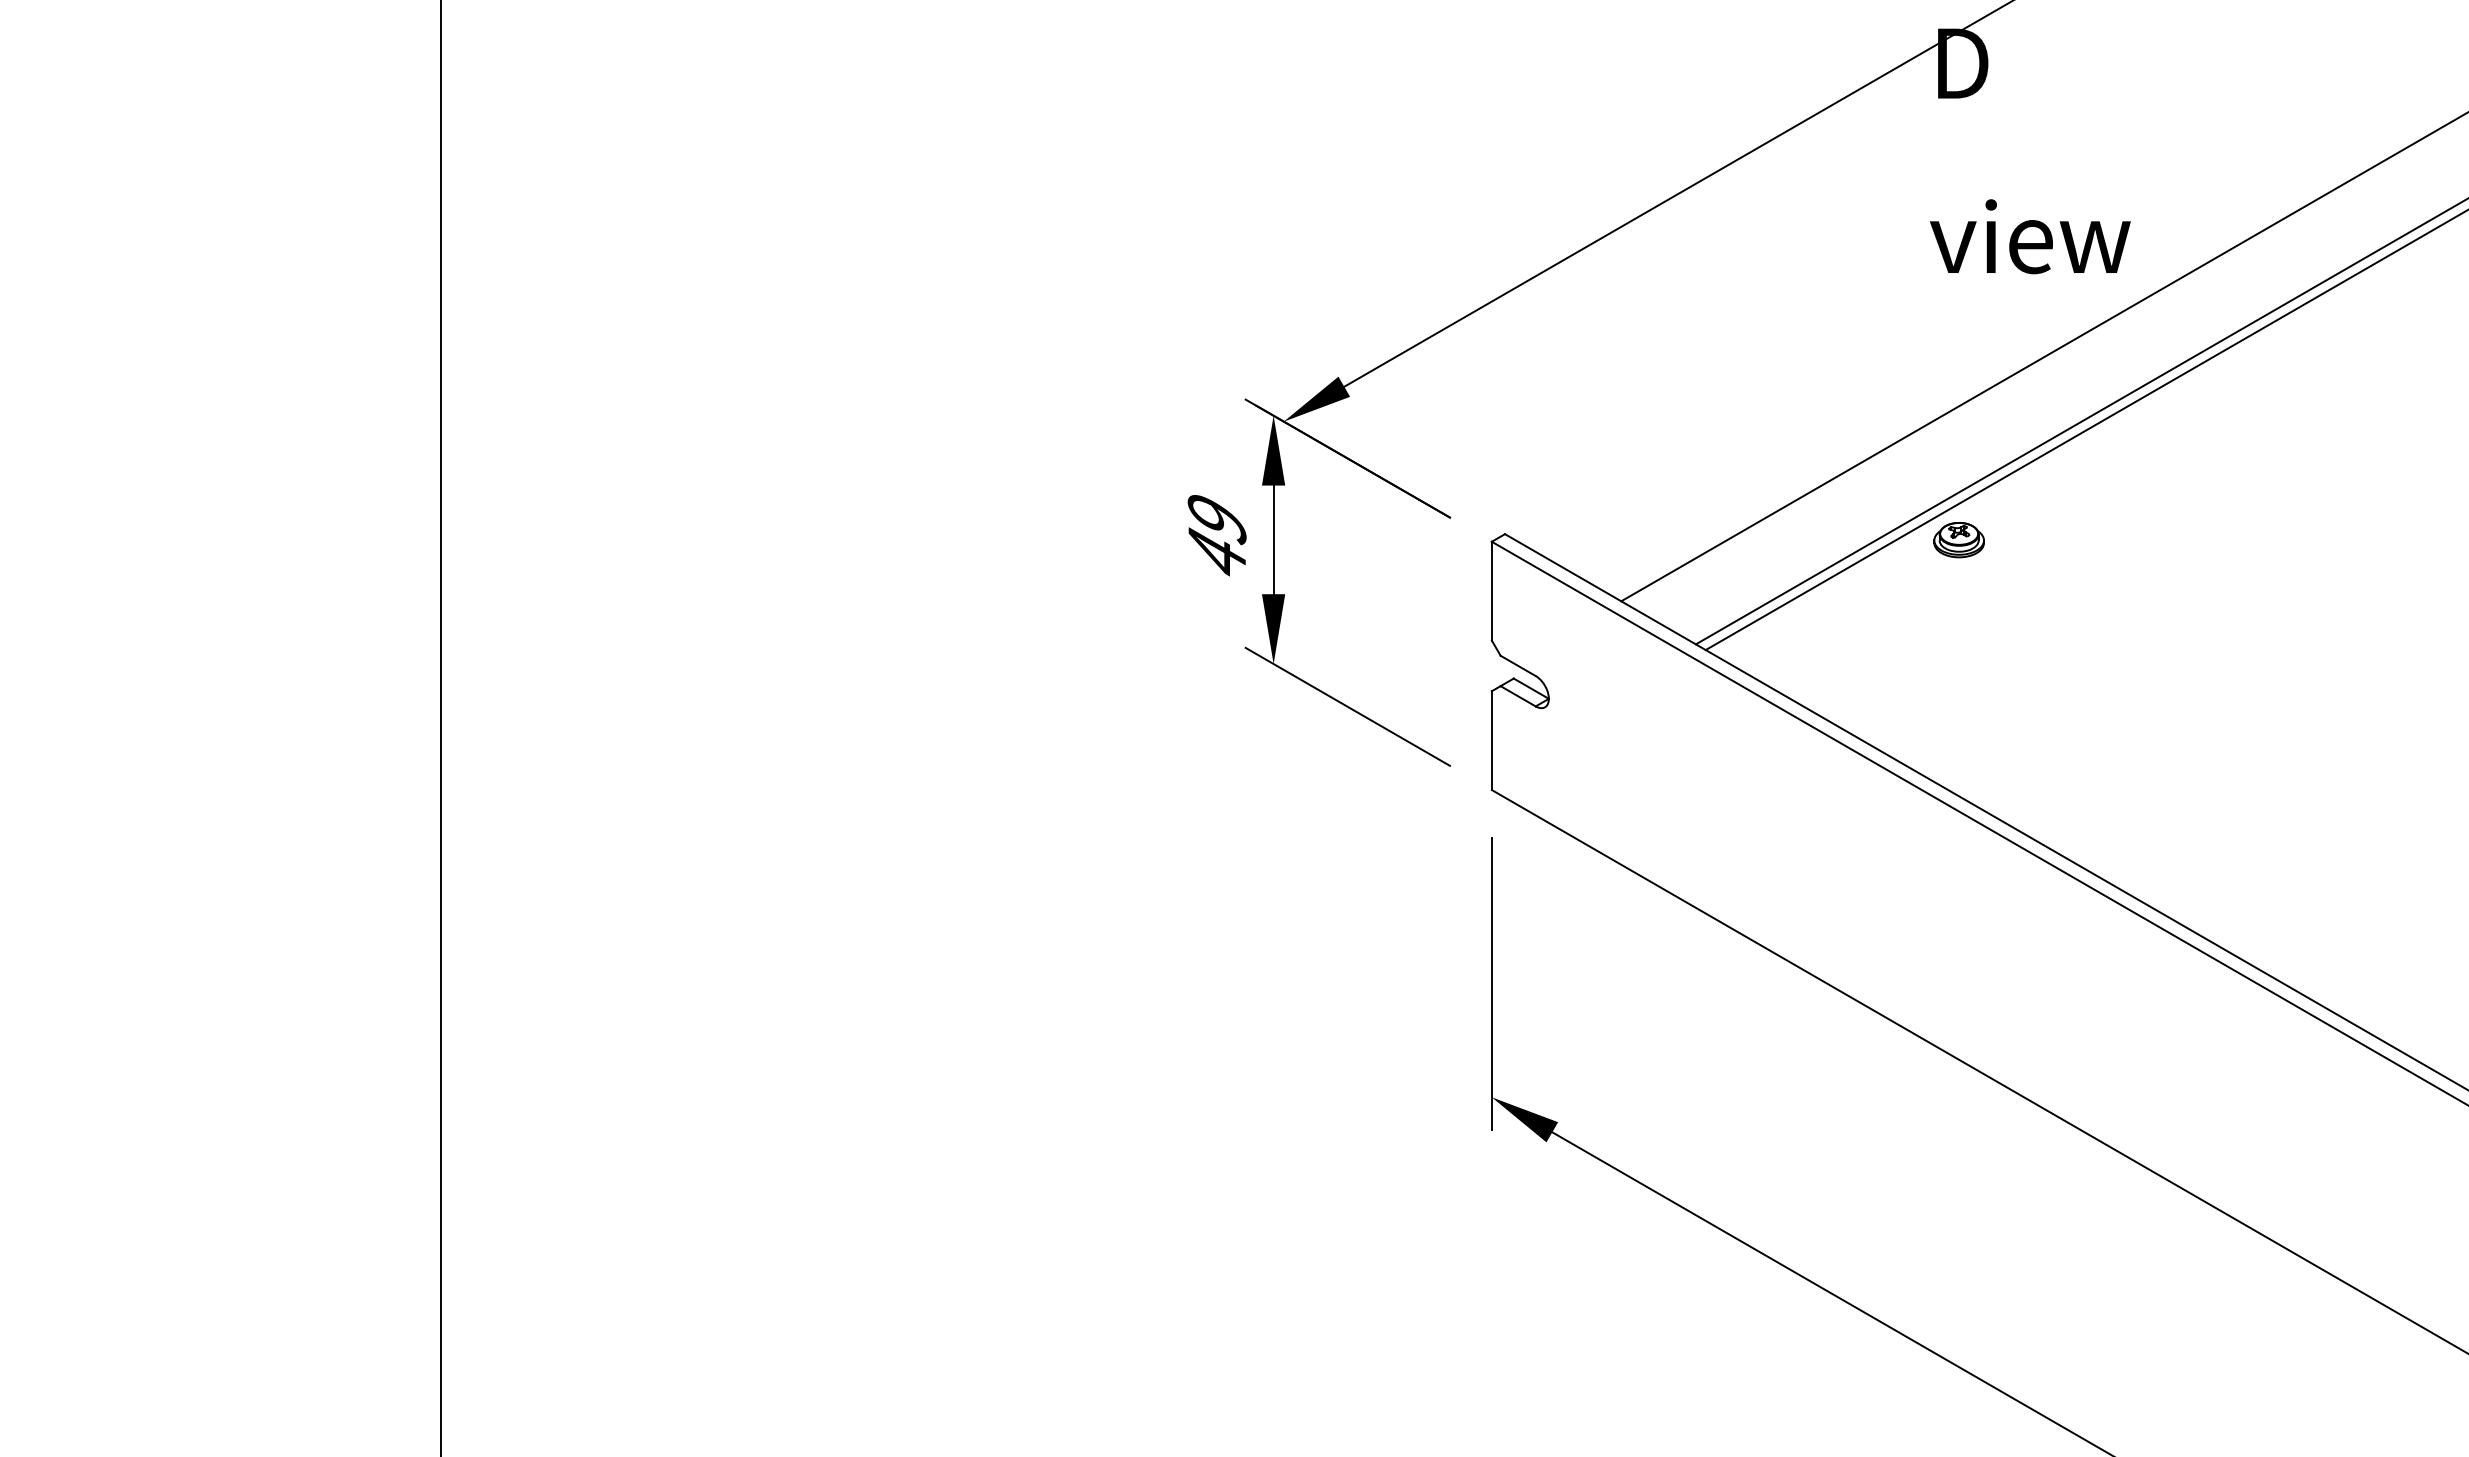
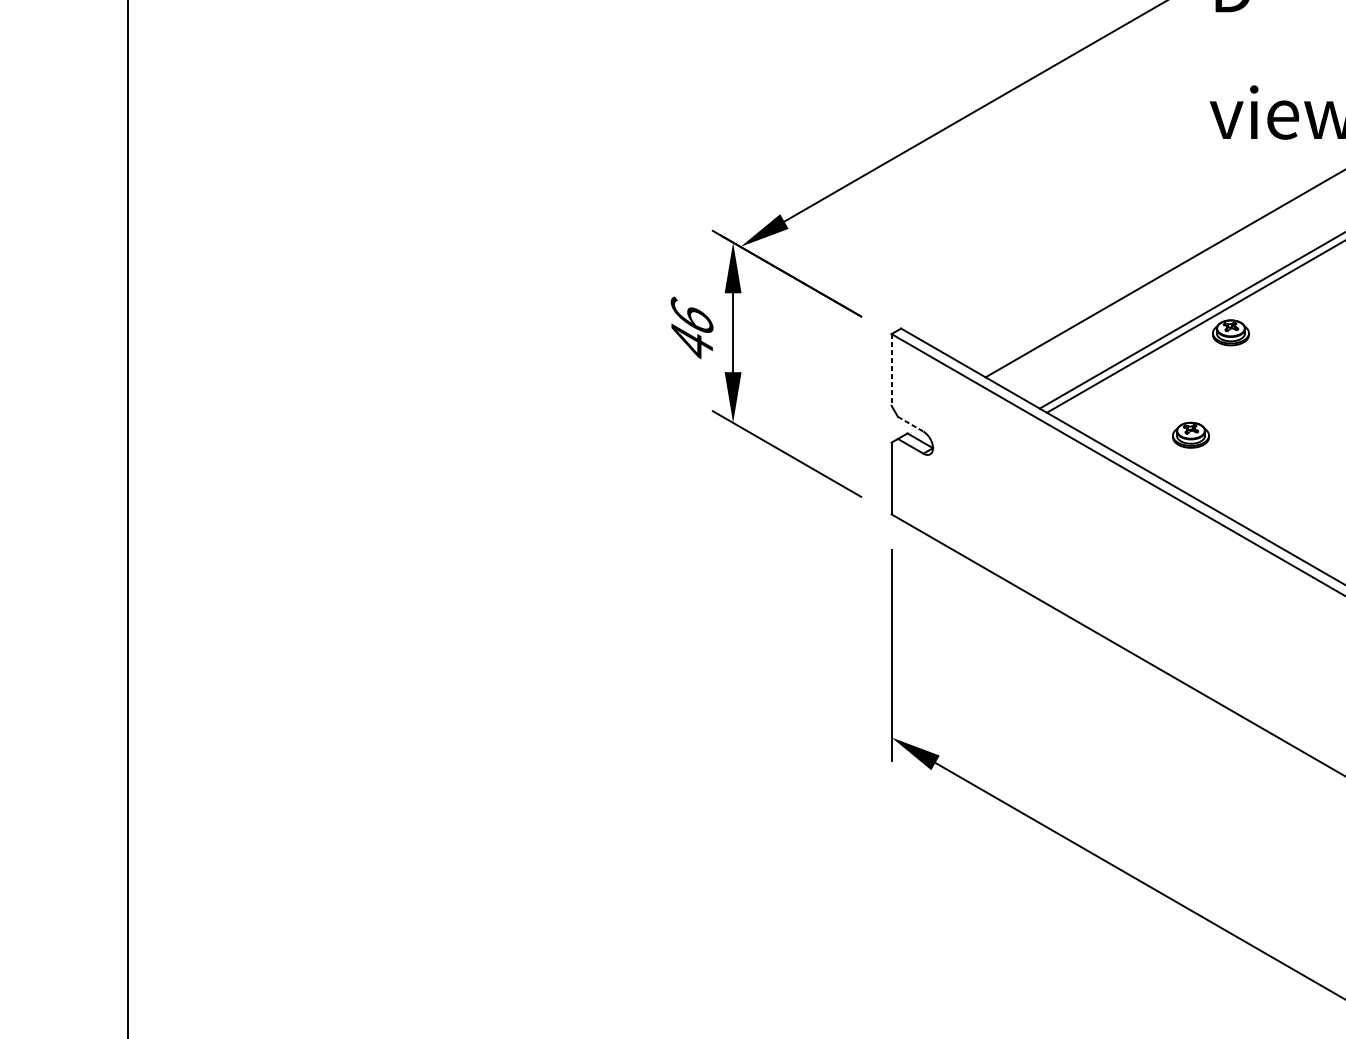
text: (1216, 517) -> (691, 316), 49 -> 46
line: (1491, 591) -> (891, 370), solid -> dashed
line: (1518, 666) -> (910, 424), solid -> dashed
part: (1903, 681) -> (1190, 435), added

